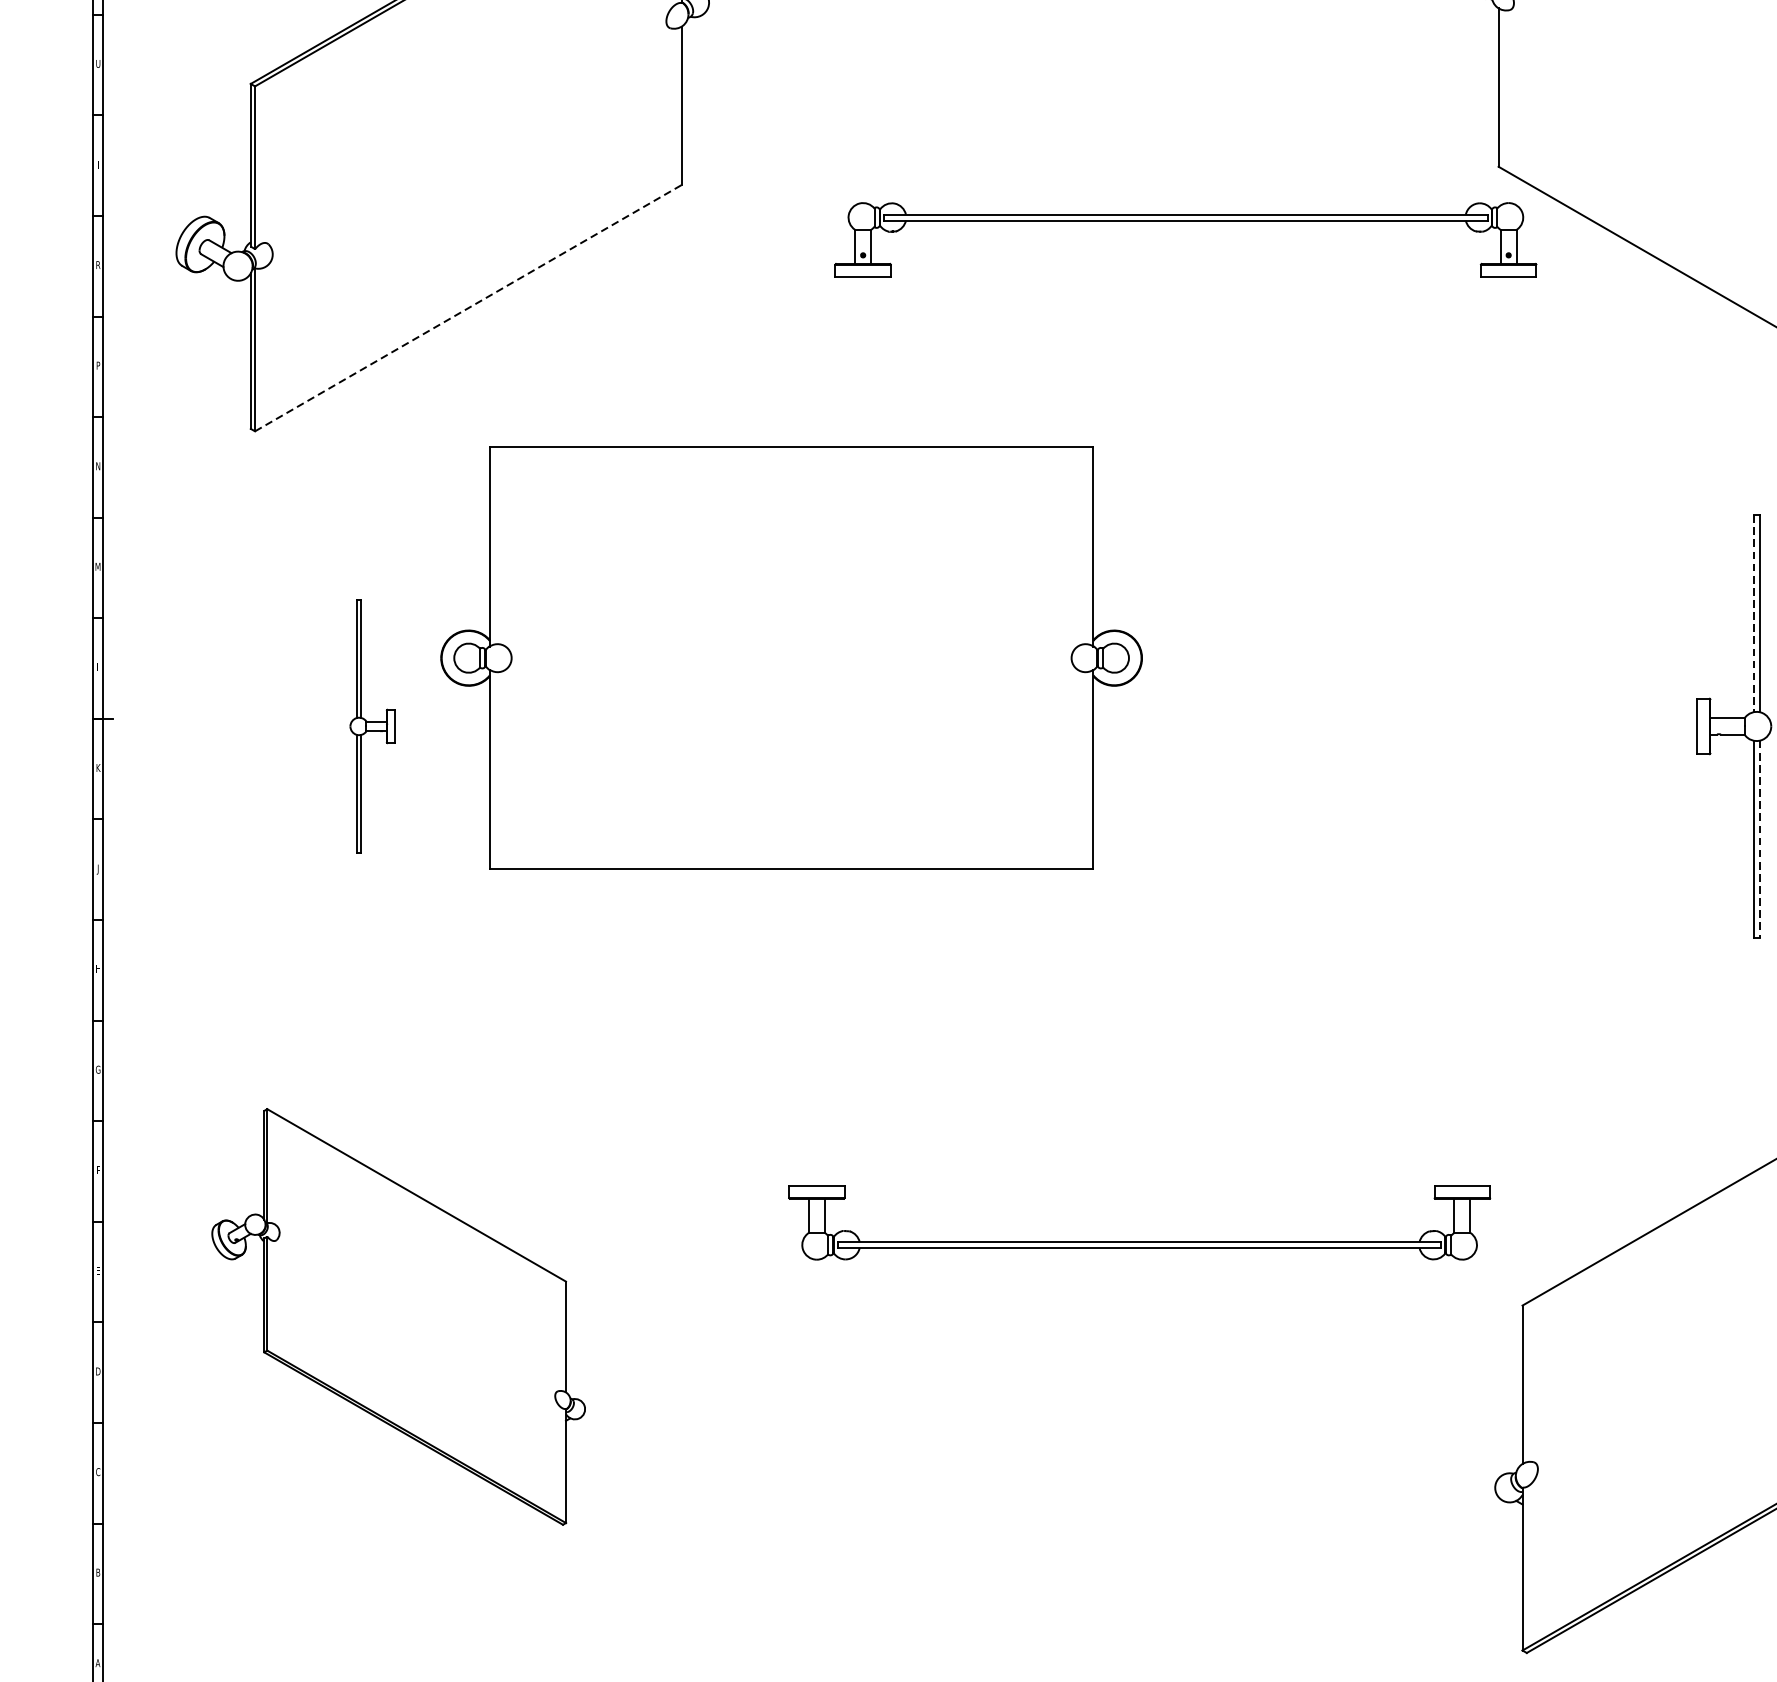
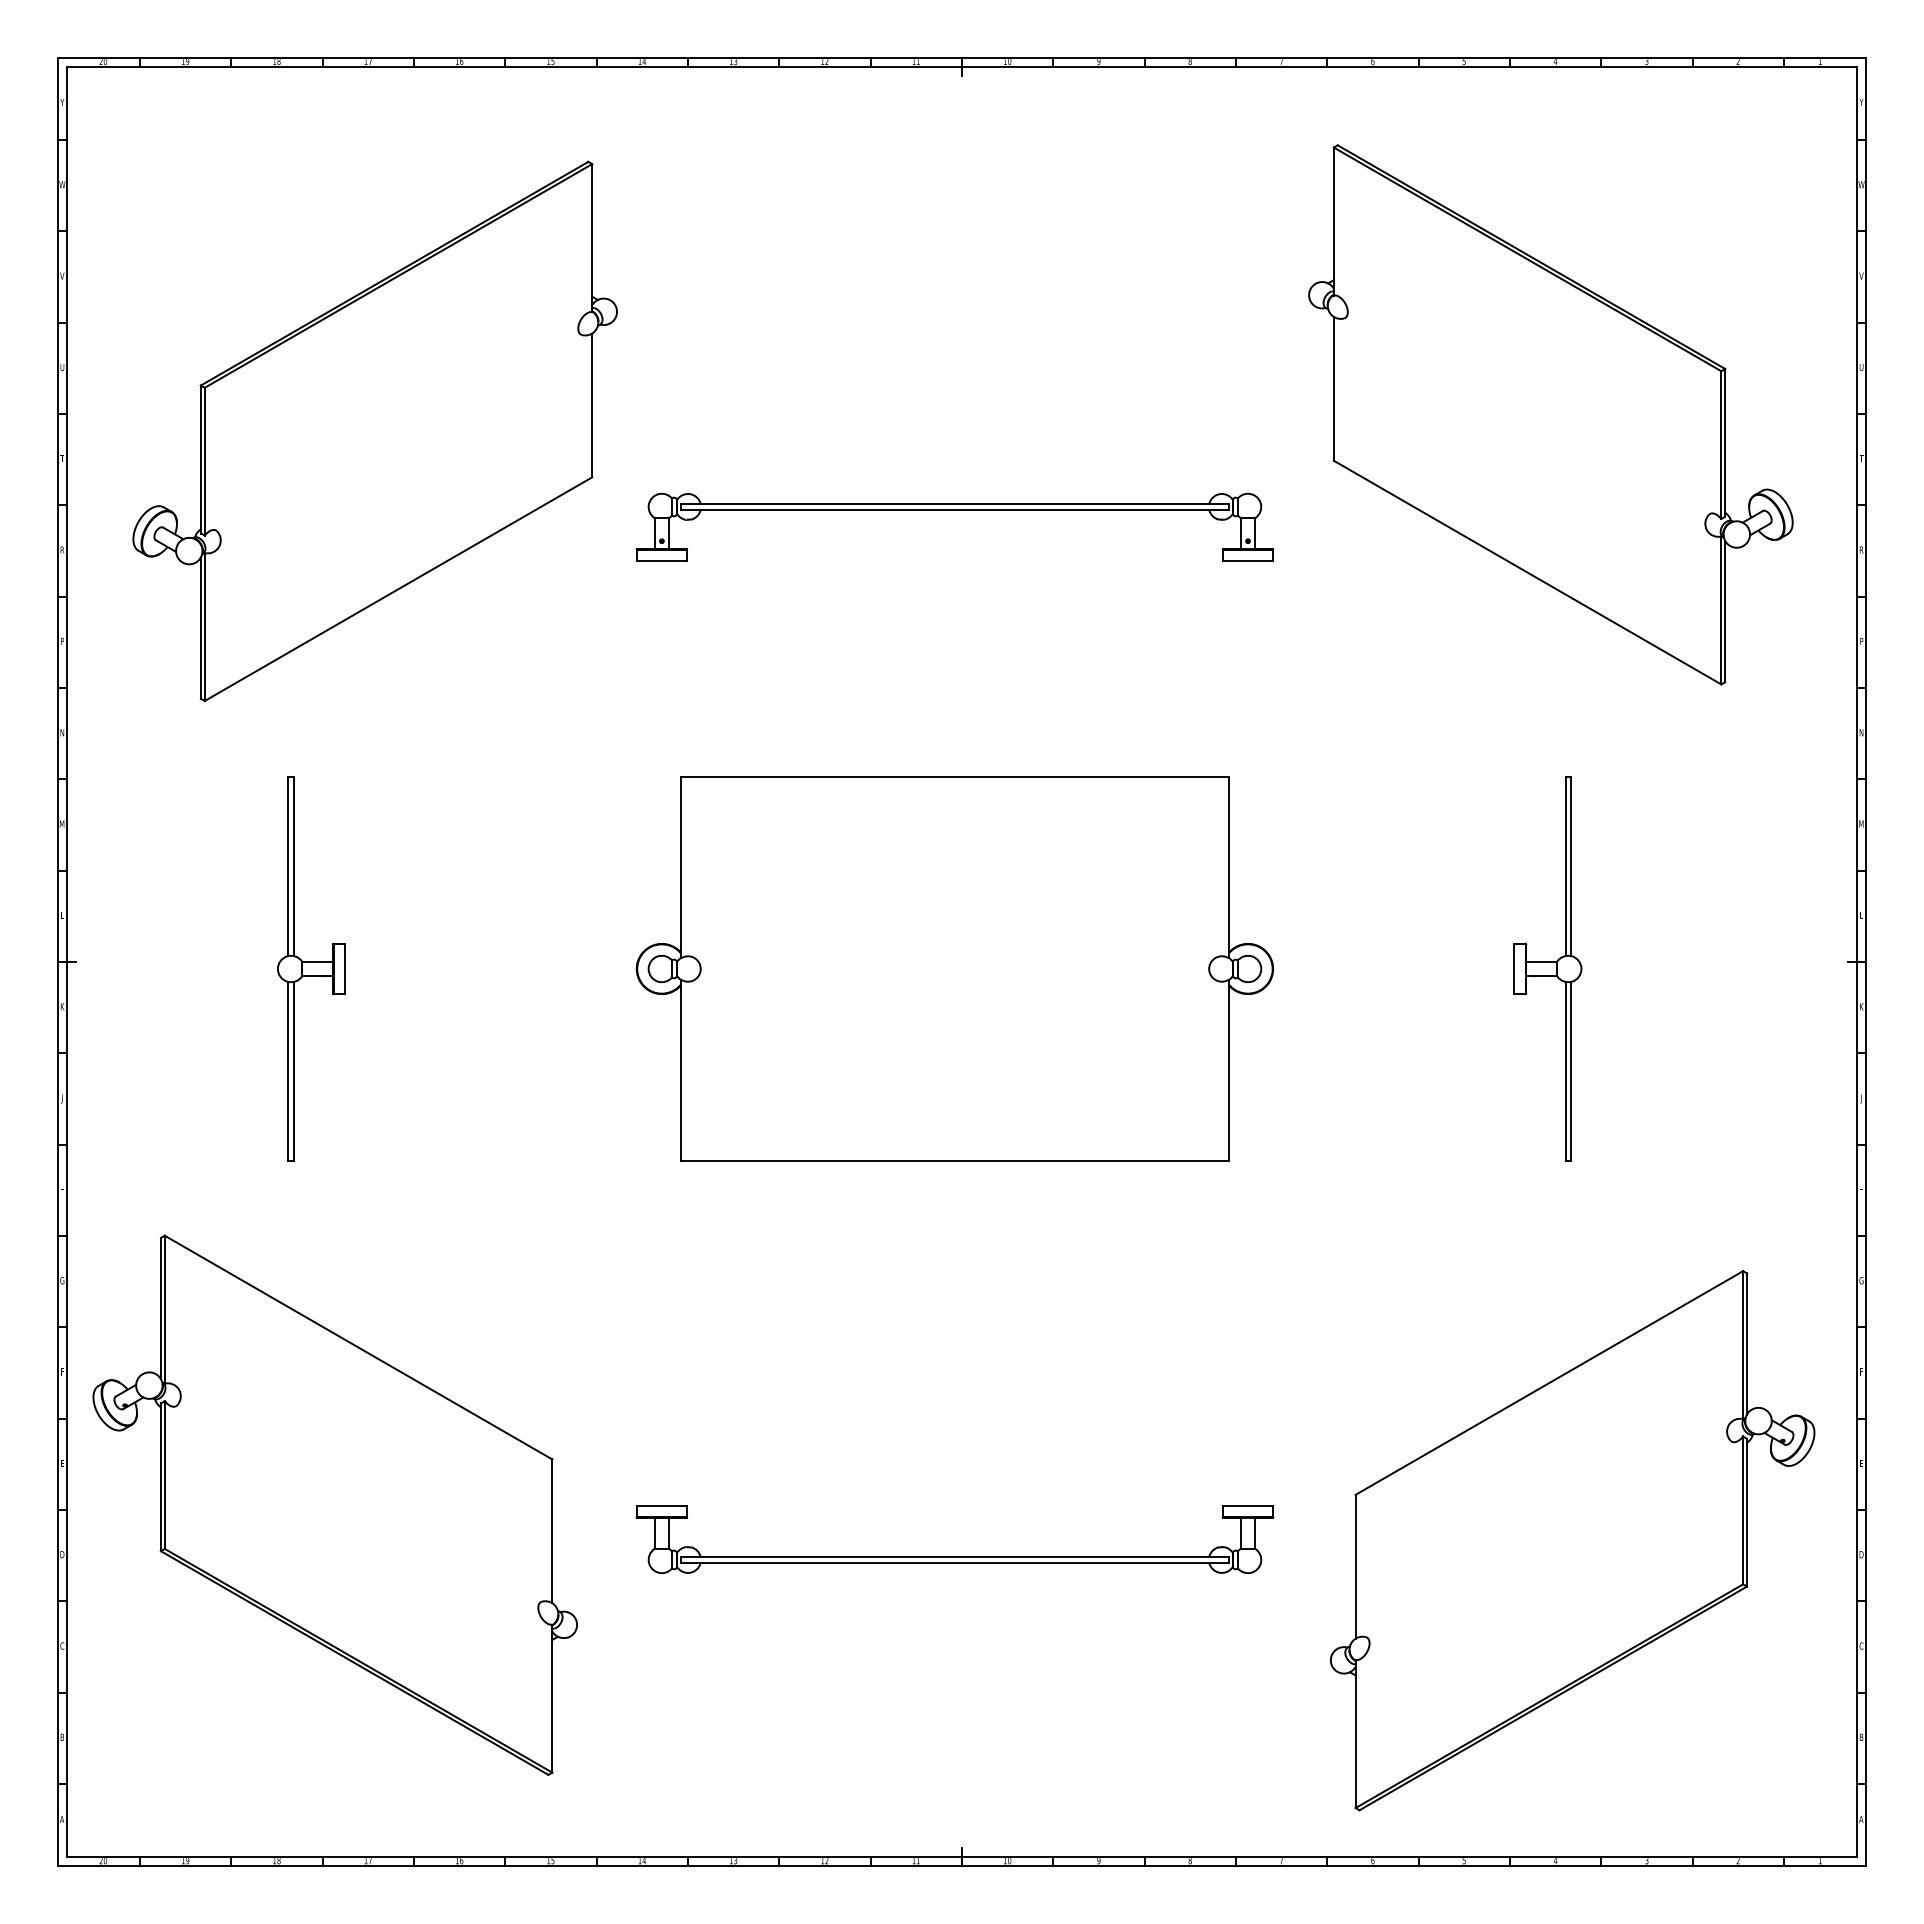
part: (1185, 221) -> (954, 510), moved
line: (468, 308) -> (398, 589), dashed -> solid
line: (1753, 614) -> (1565, 867), dashed -> solid
part: (791, 657) -> (954, 968), moved
part: (372, 725) -> (311, 968), size x1.67
line: (1759, 839) -> (1570, 1071), dashed -> solid
part: (1139, 1241) -> (954, 1556), moved
part: (397, 1316) -> (334, 1504), size x1.43

